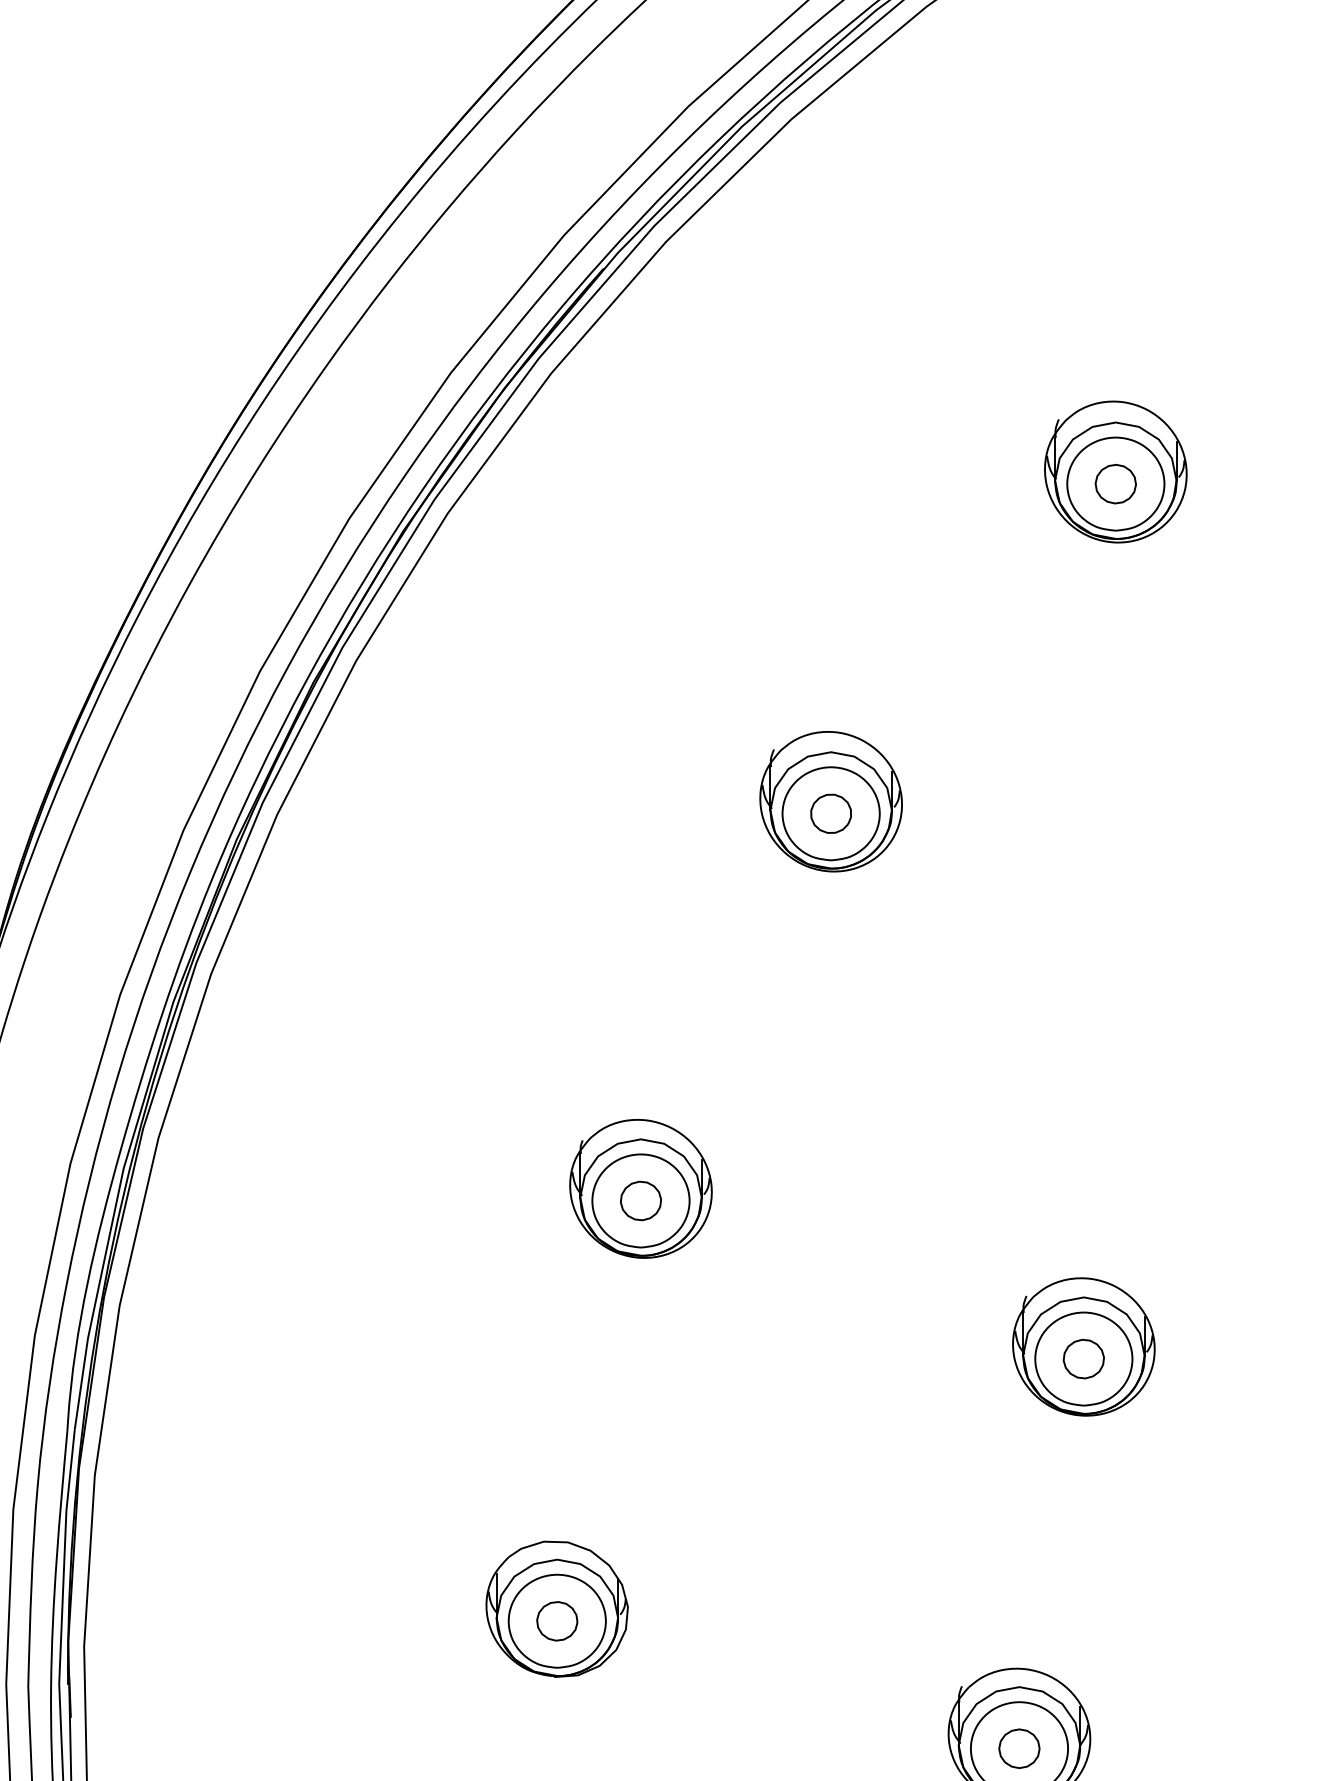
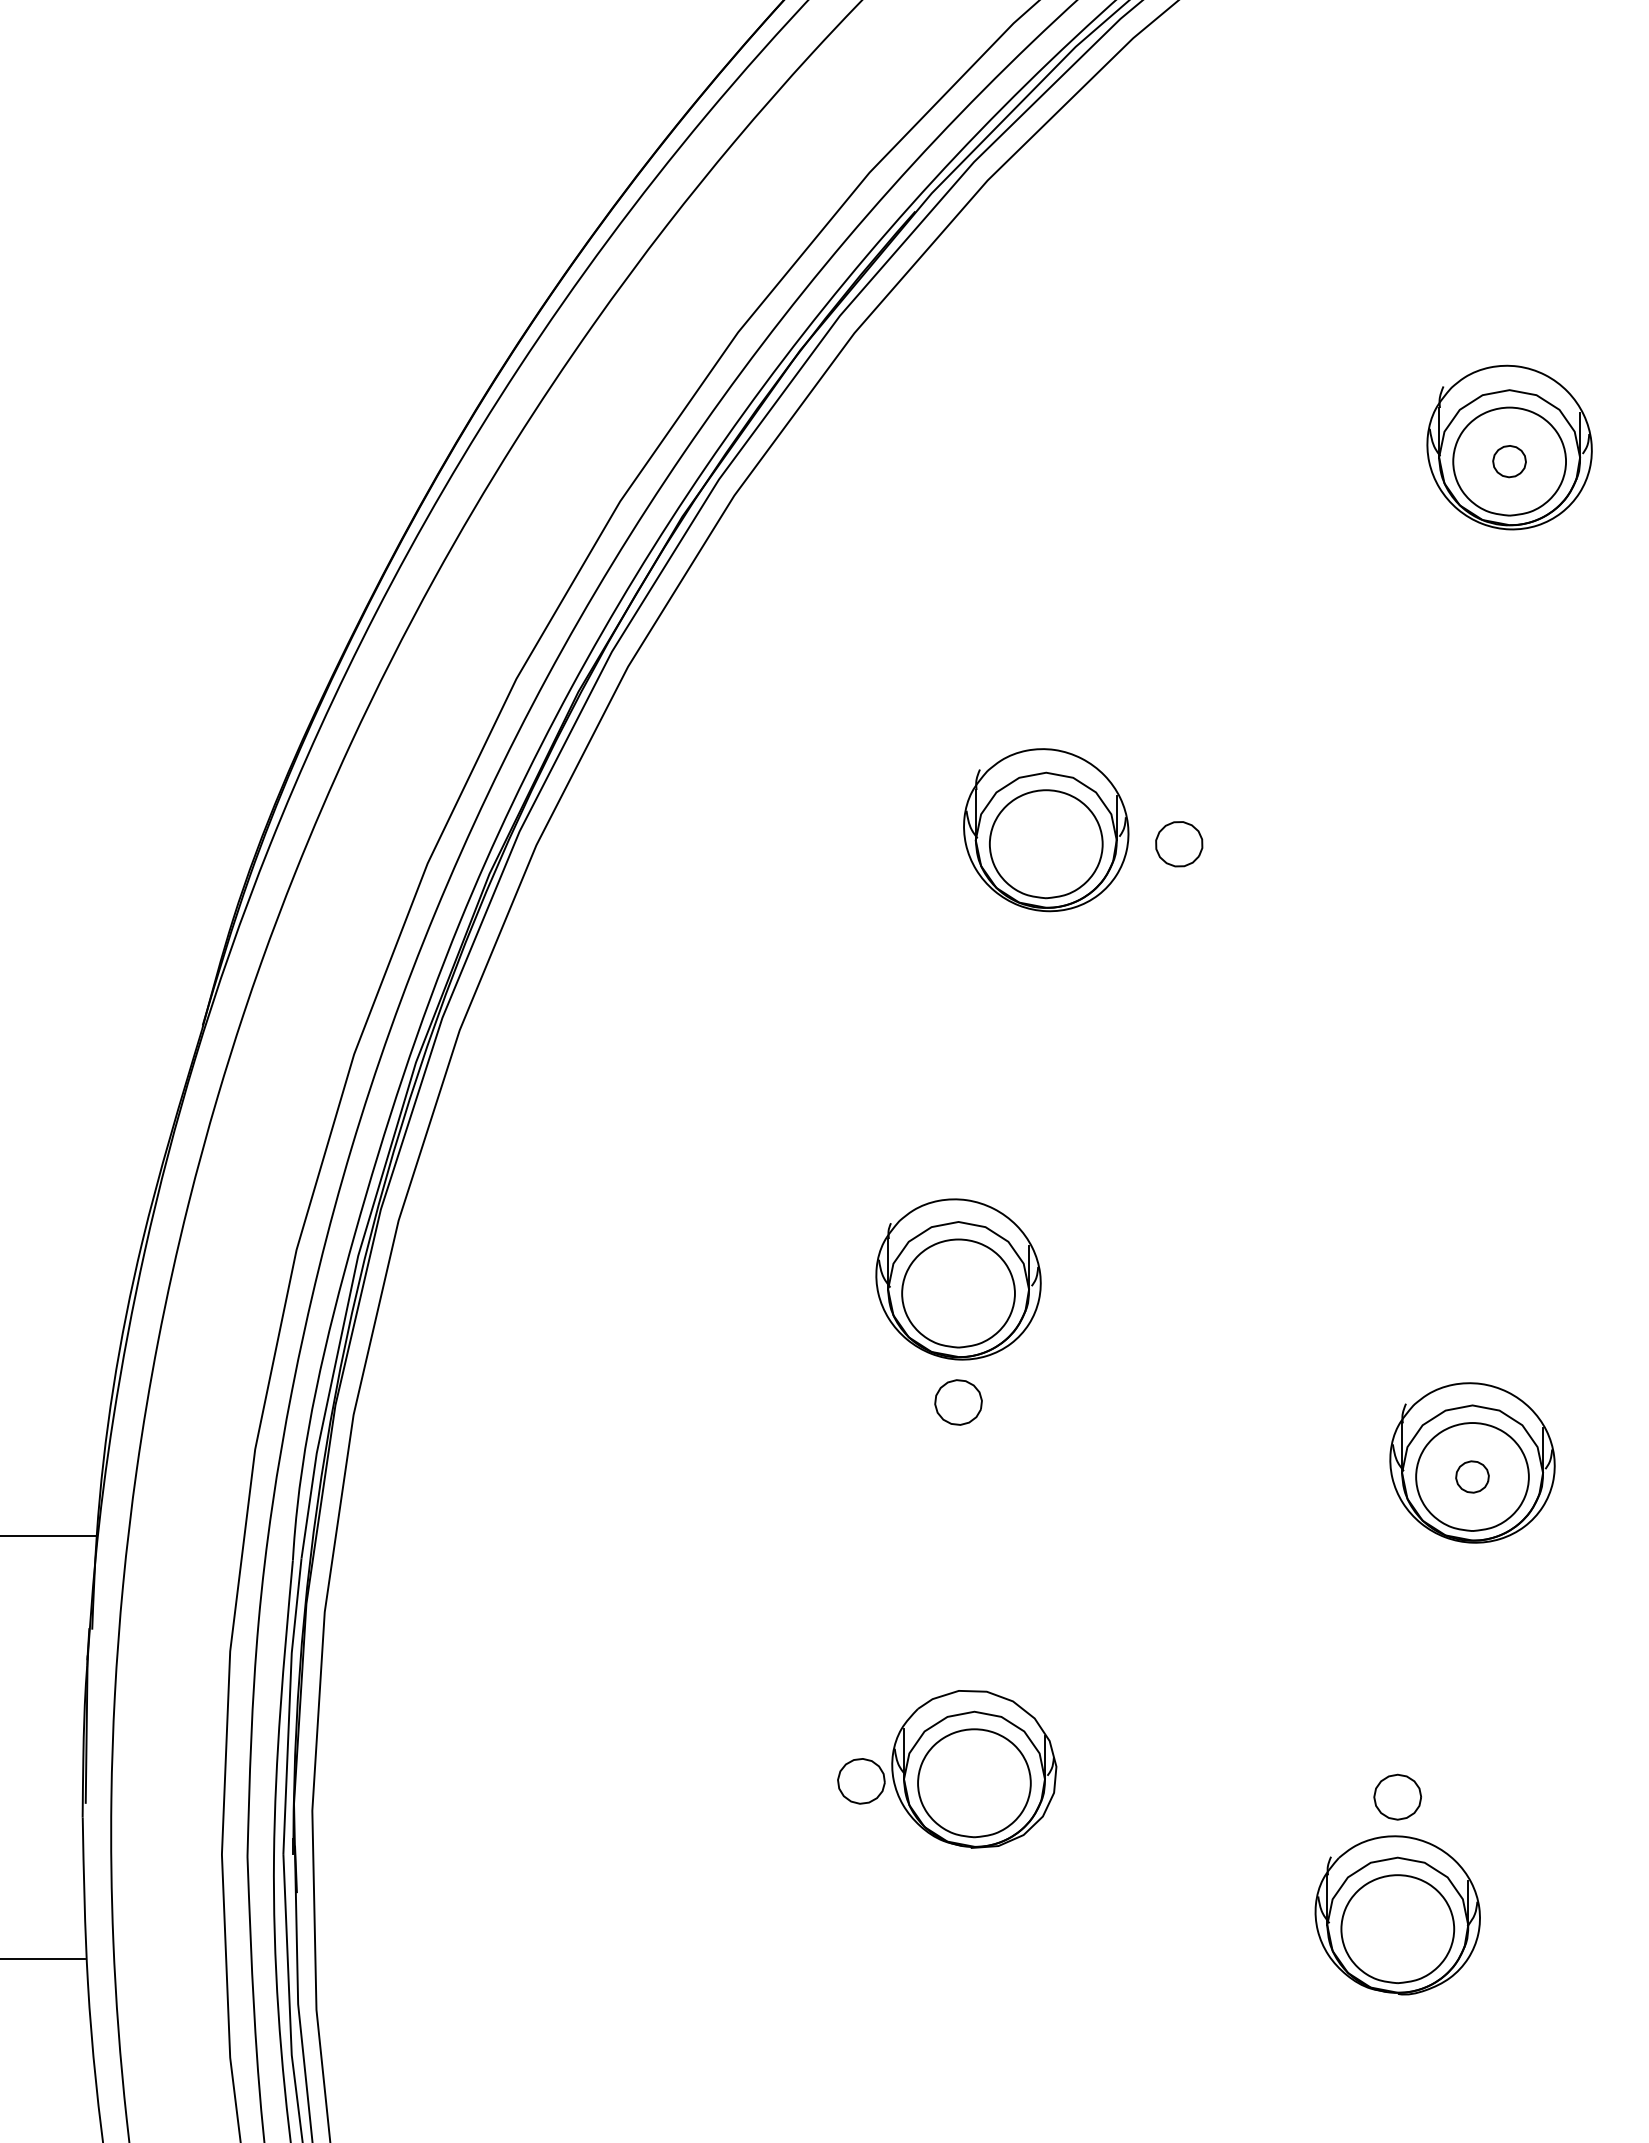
part: (1115, 484) -> (1509, 461), size x0.7
part: (831, 801) -> (1046, 830), moved
part: (640, 1200) -> (958, 1402), moved
part: (1083, 1358) -> (1472, 1476), size x0.7
part: (557, 1609) -> (974, 1769), moved
part: (1019, 1748) -> (1397, 1796), moved

